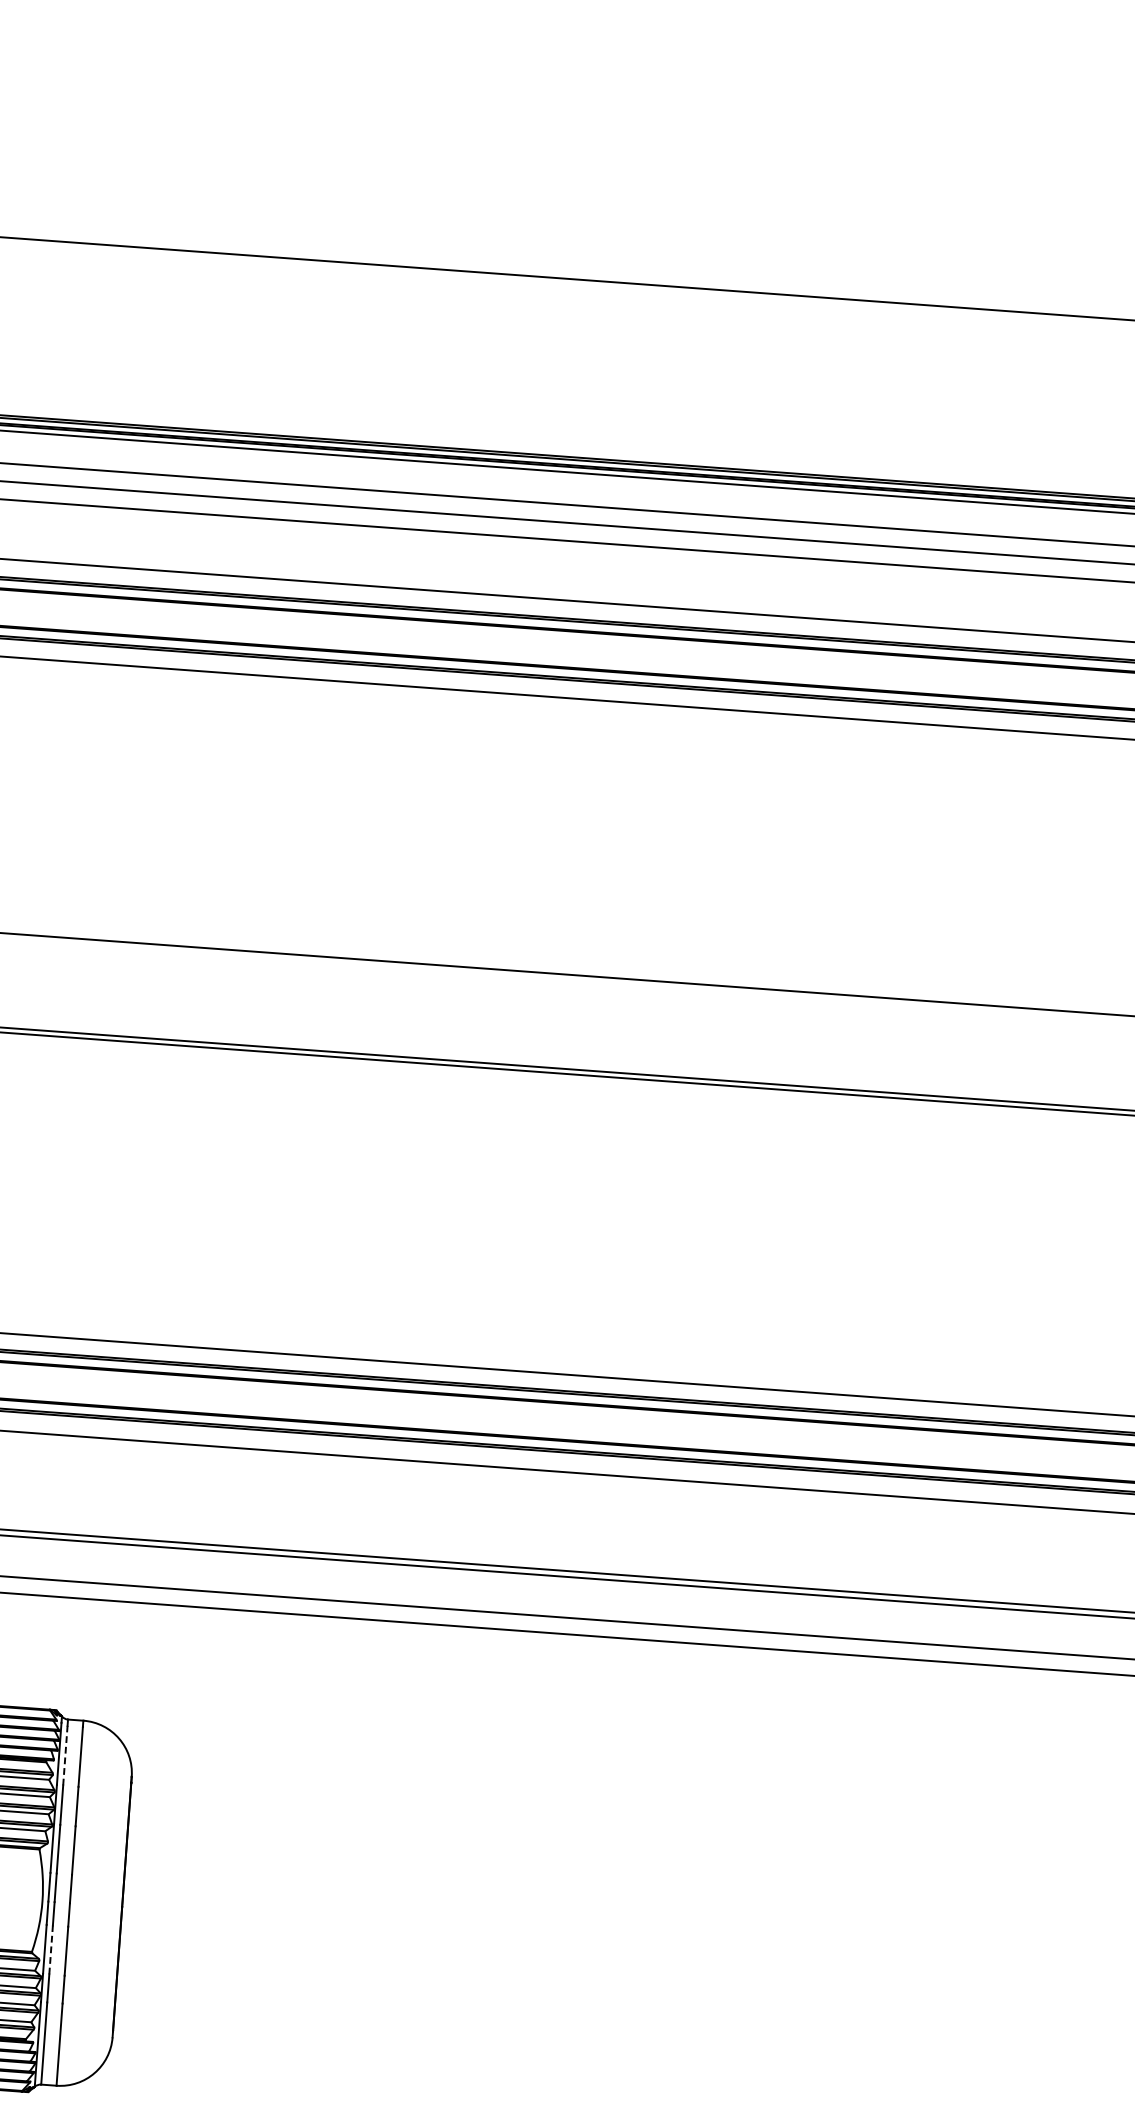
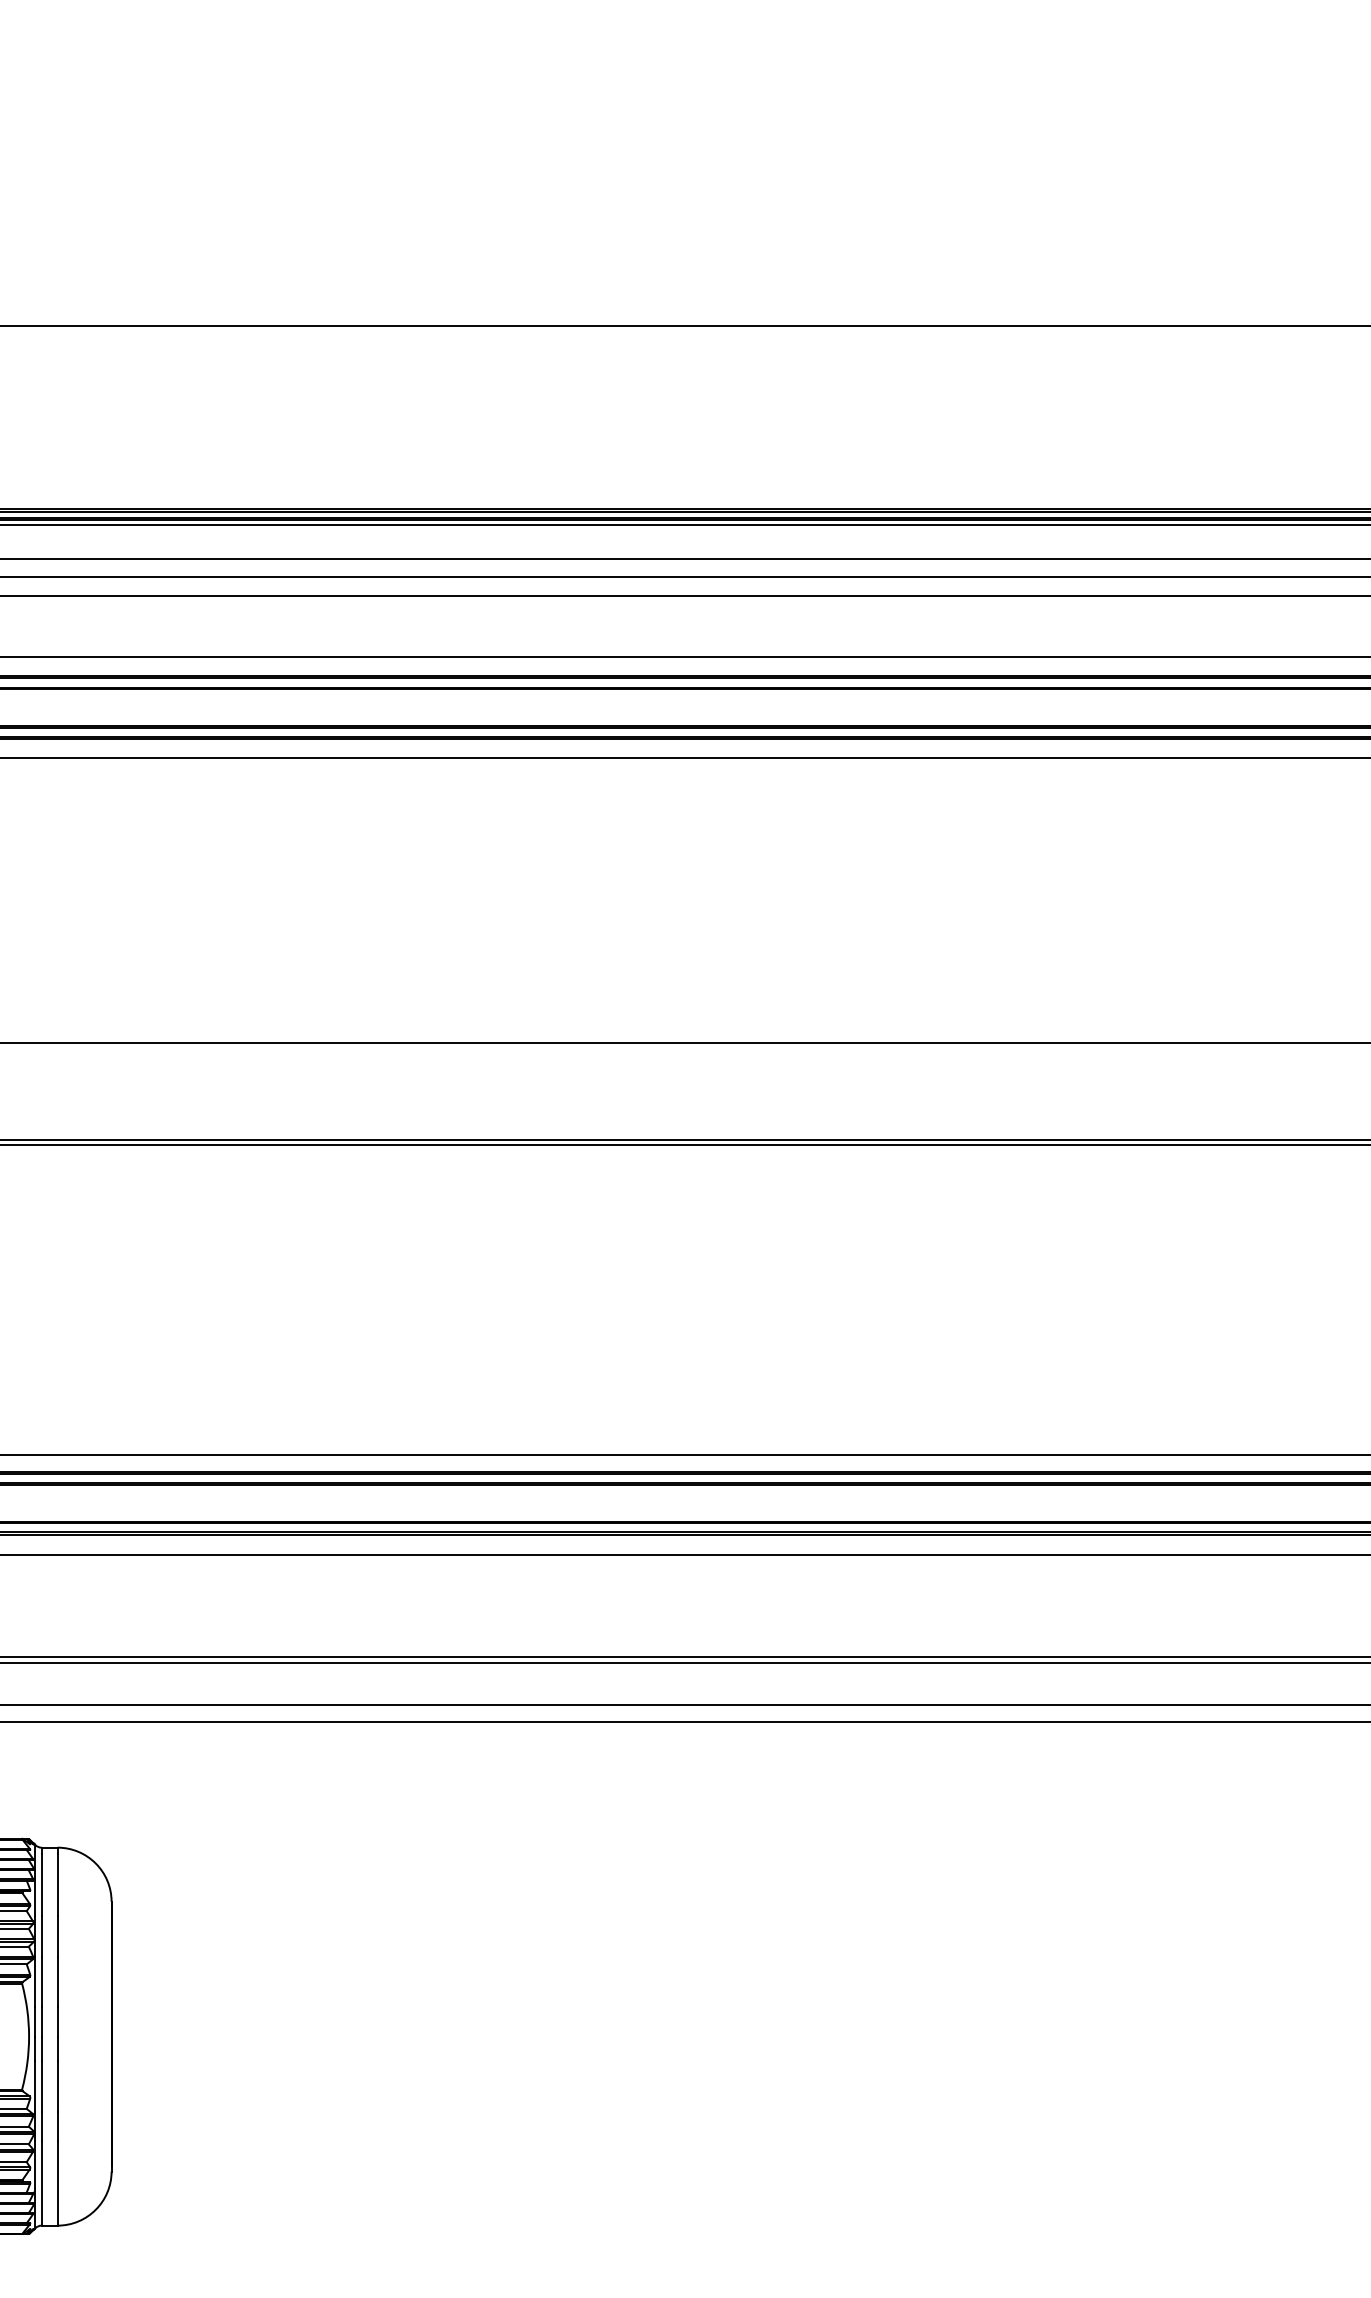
line: (65, 1755) -> (41, 1884), dashed -> solid
line: (51, 1949) -> (41, 2085), dashed -> solid

